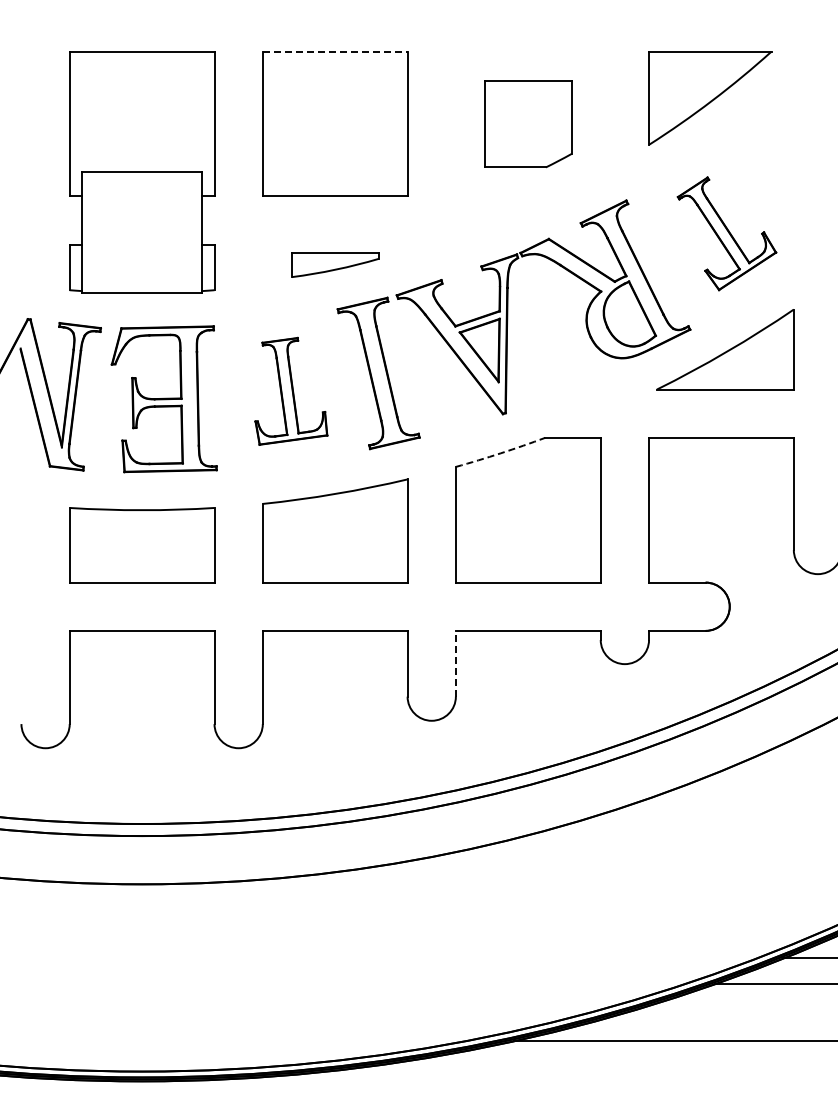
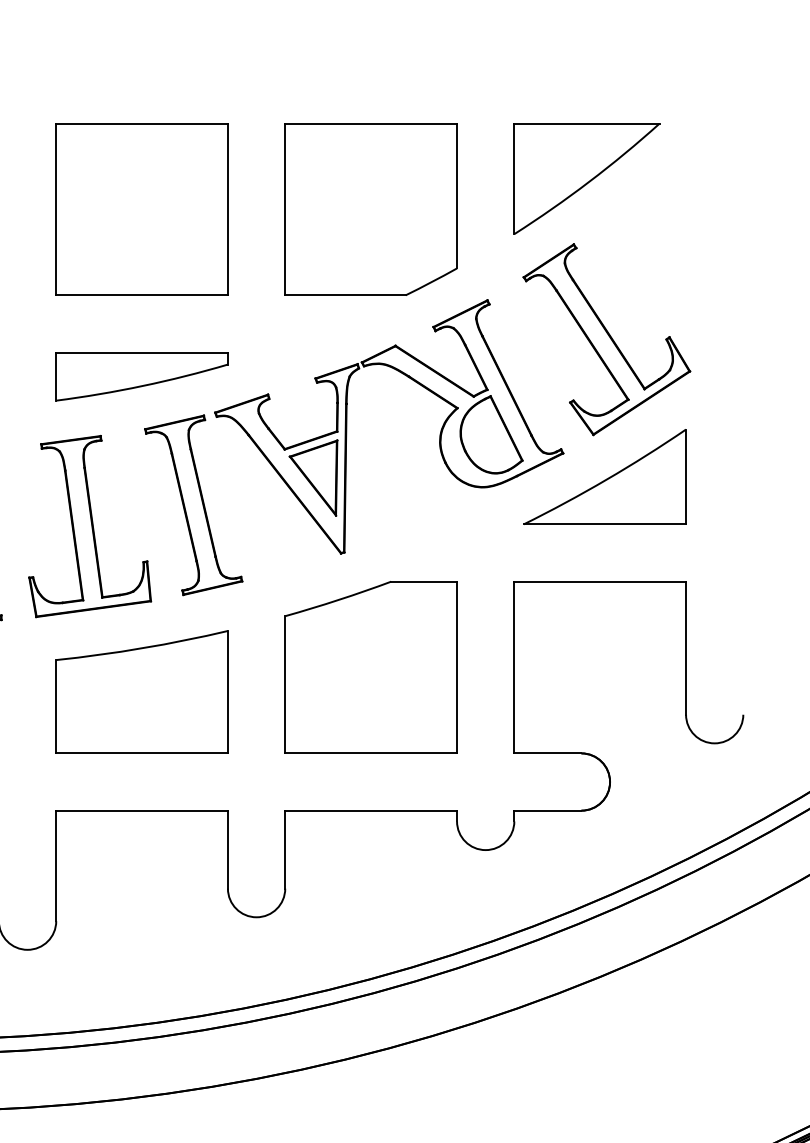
line: (335, 51) -> (142, 123), dashed -> solid
part: (528, 123) -> (371, 208), size x1.67
part: (726, 233) -> (606, 339), size x1.43
part: (335, 264) -> (142, 376), size x1.67
part: (291, 391) -> (90, 526), size x1.43
arc: (500, 453) -> (338, 600), dashed -> solid
line: (455, 663) -> (284, 849), dashed -> solid

